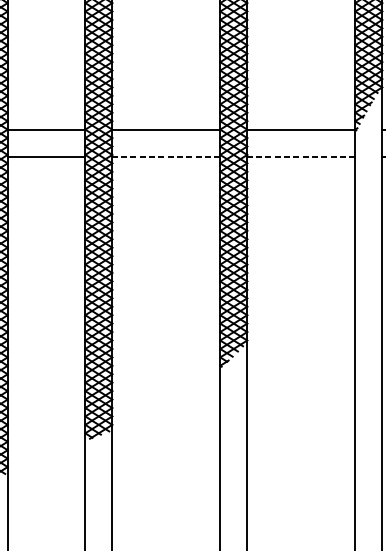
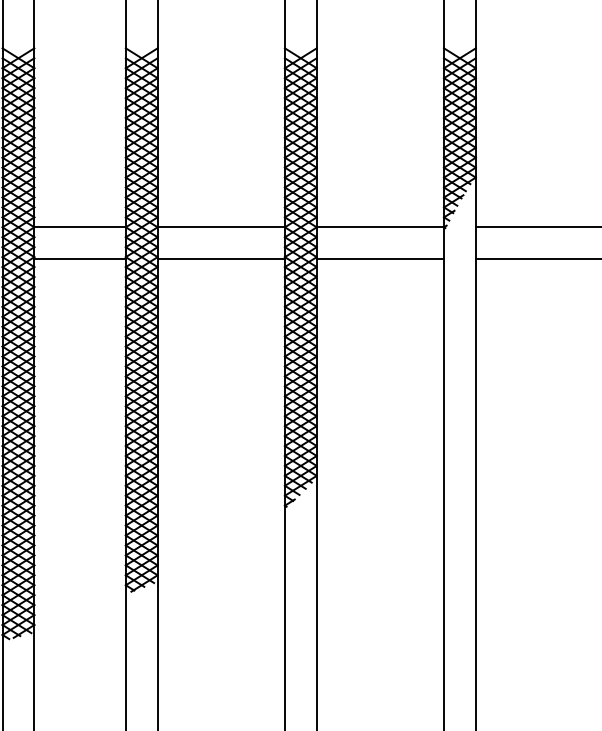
line: (166, 156) -> (221, 259), dashed -> solid
line: (301, 156) -> (380, 259), dashed -> solid

